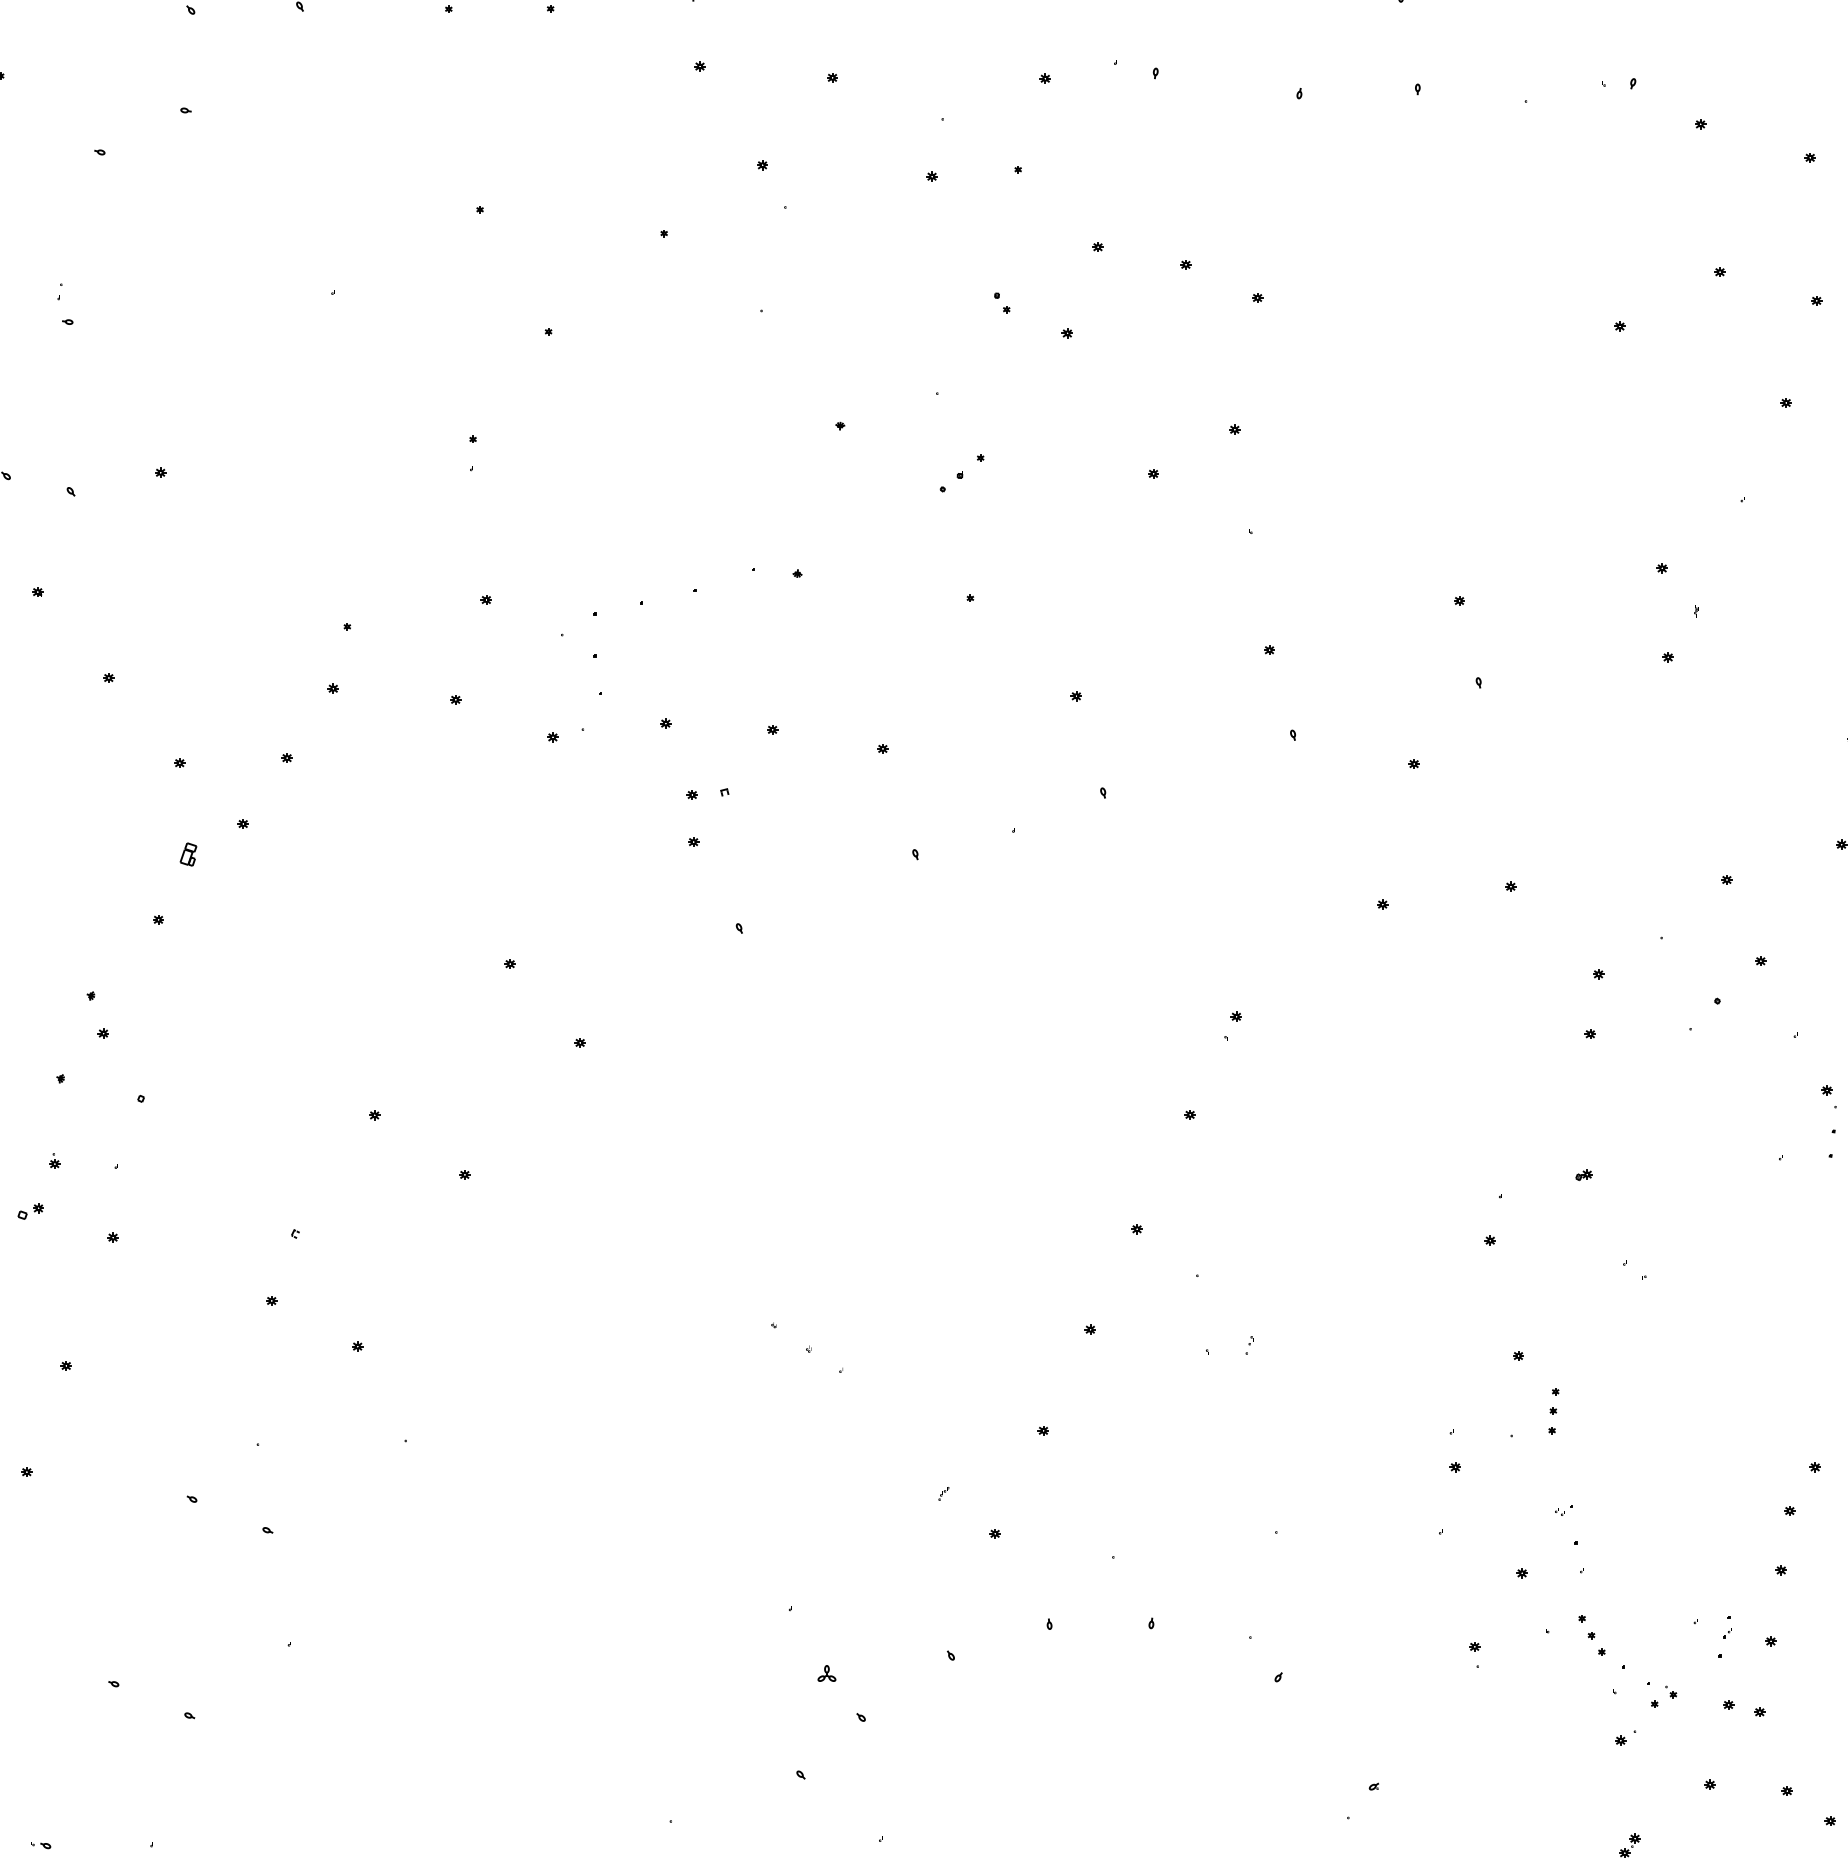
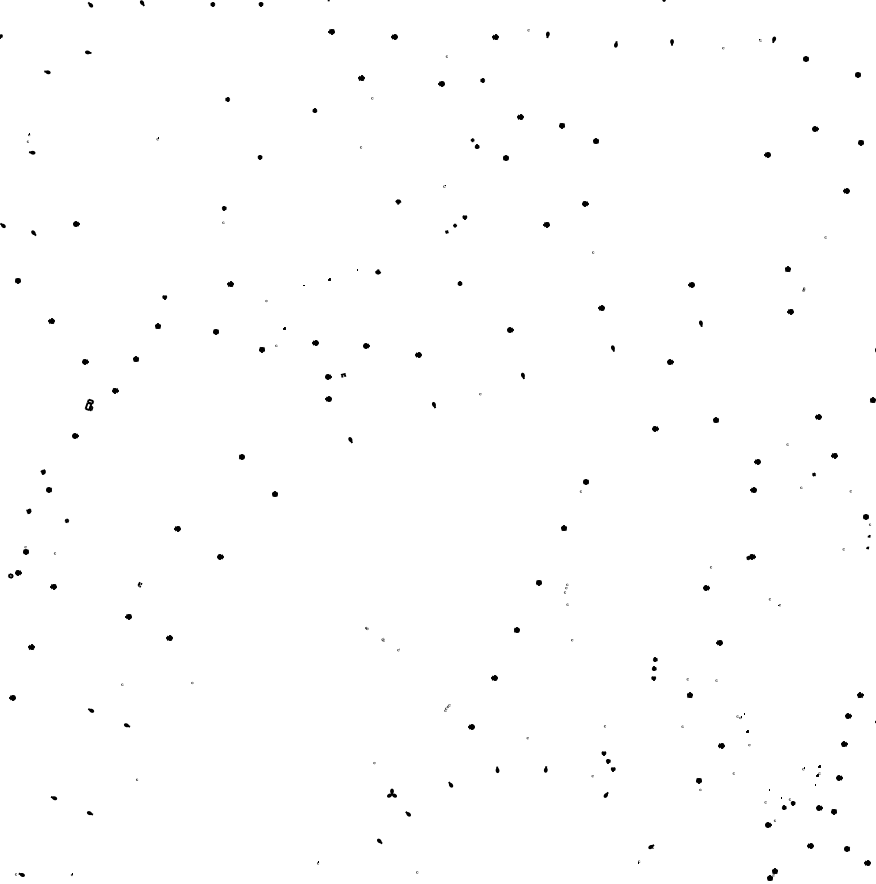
part: (1249, 1345) -> (566, 588), moved
part: (1553, 1410) -> (654, 668), moved
part: (1591, 1636) -> (608, 761), moved

